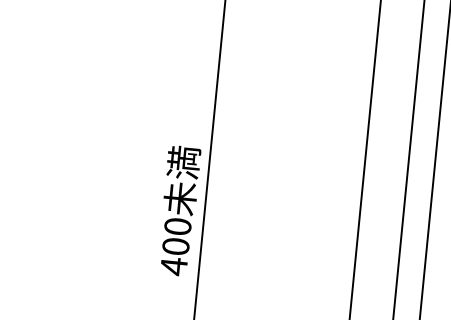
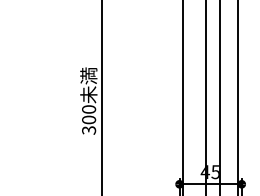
text: (174, 266) -> (89, 130), 400 -> 300

